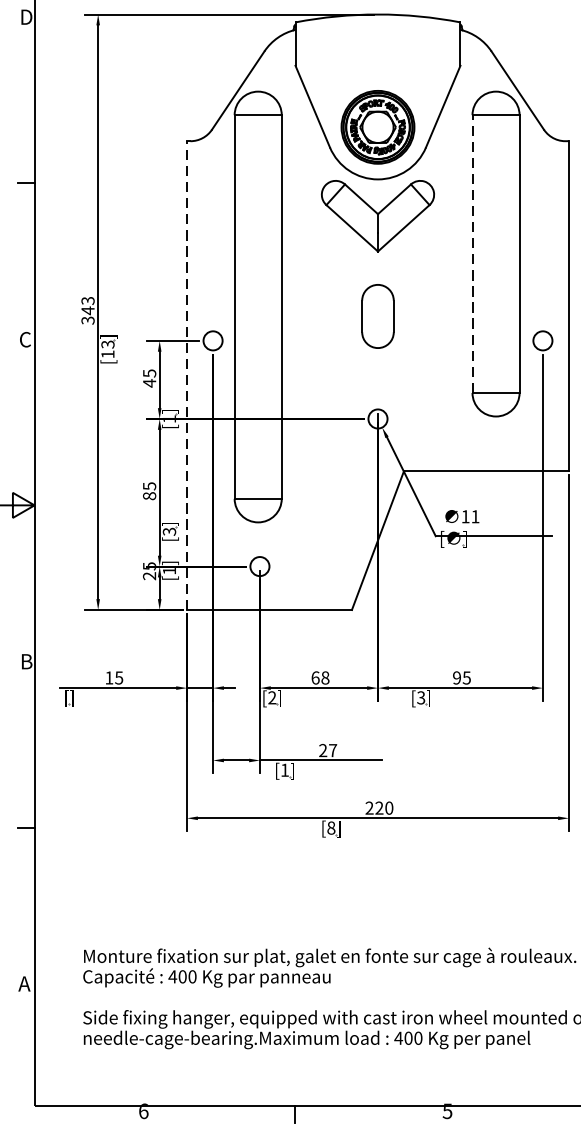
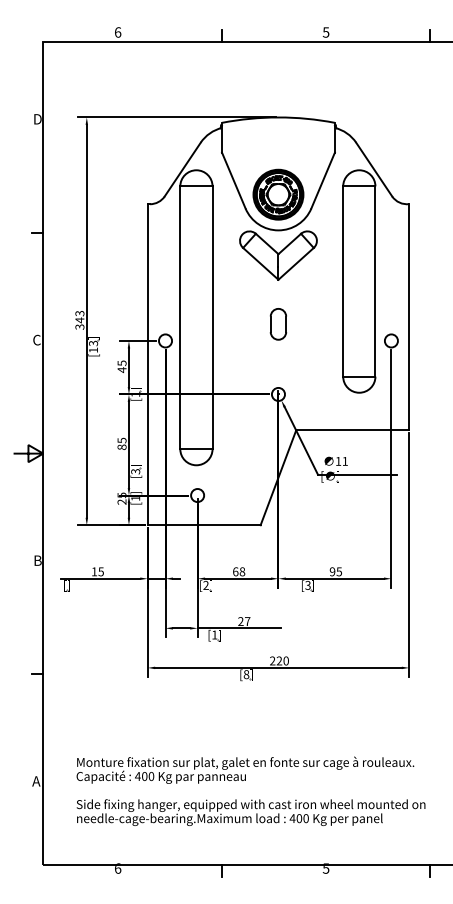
line: (472, 254) -> (343, 281), dashed -> solid
part: (378, 316) -> (278, 324), size x0.71
line: (186, 375) -> (147, 364), dashed -> solid

